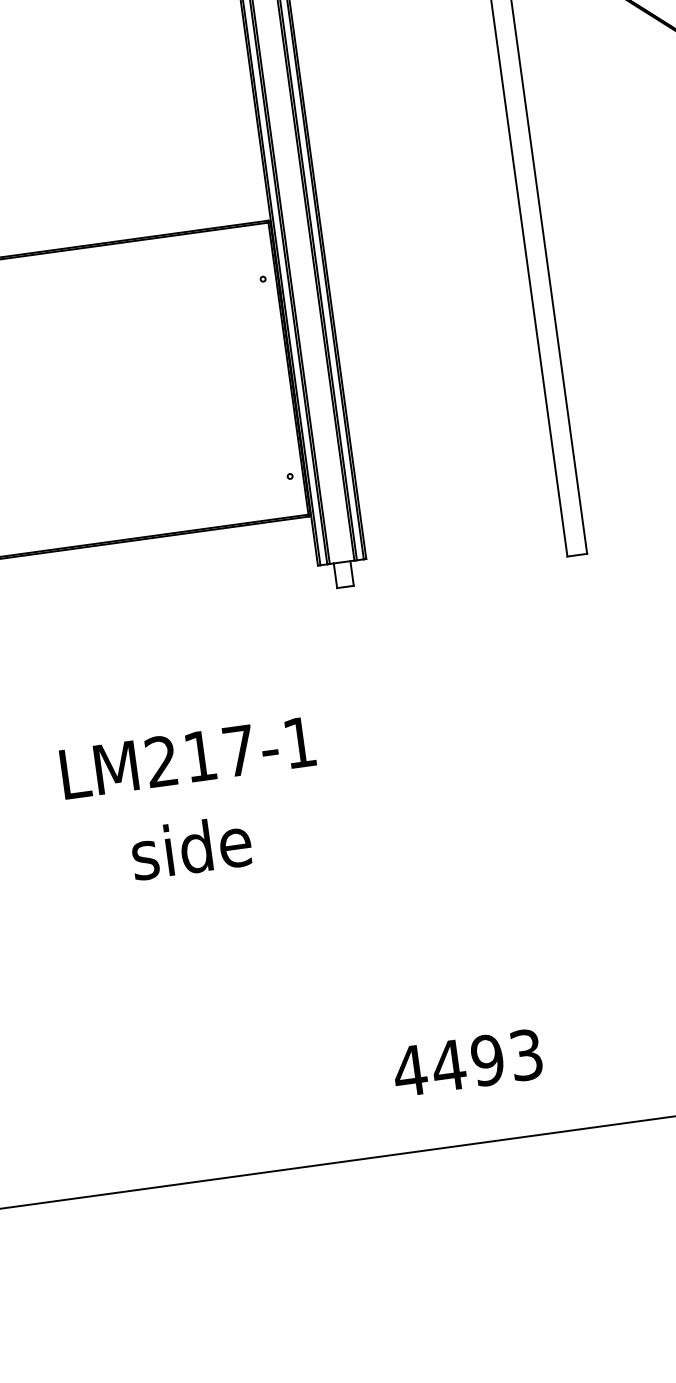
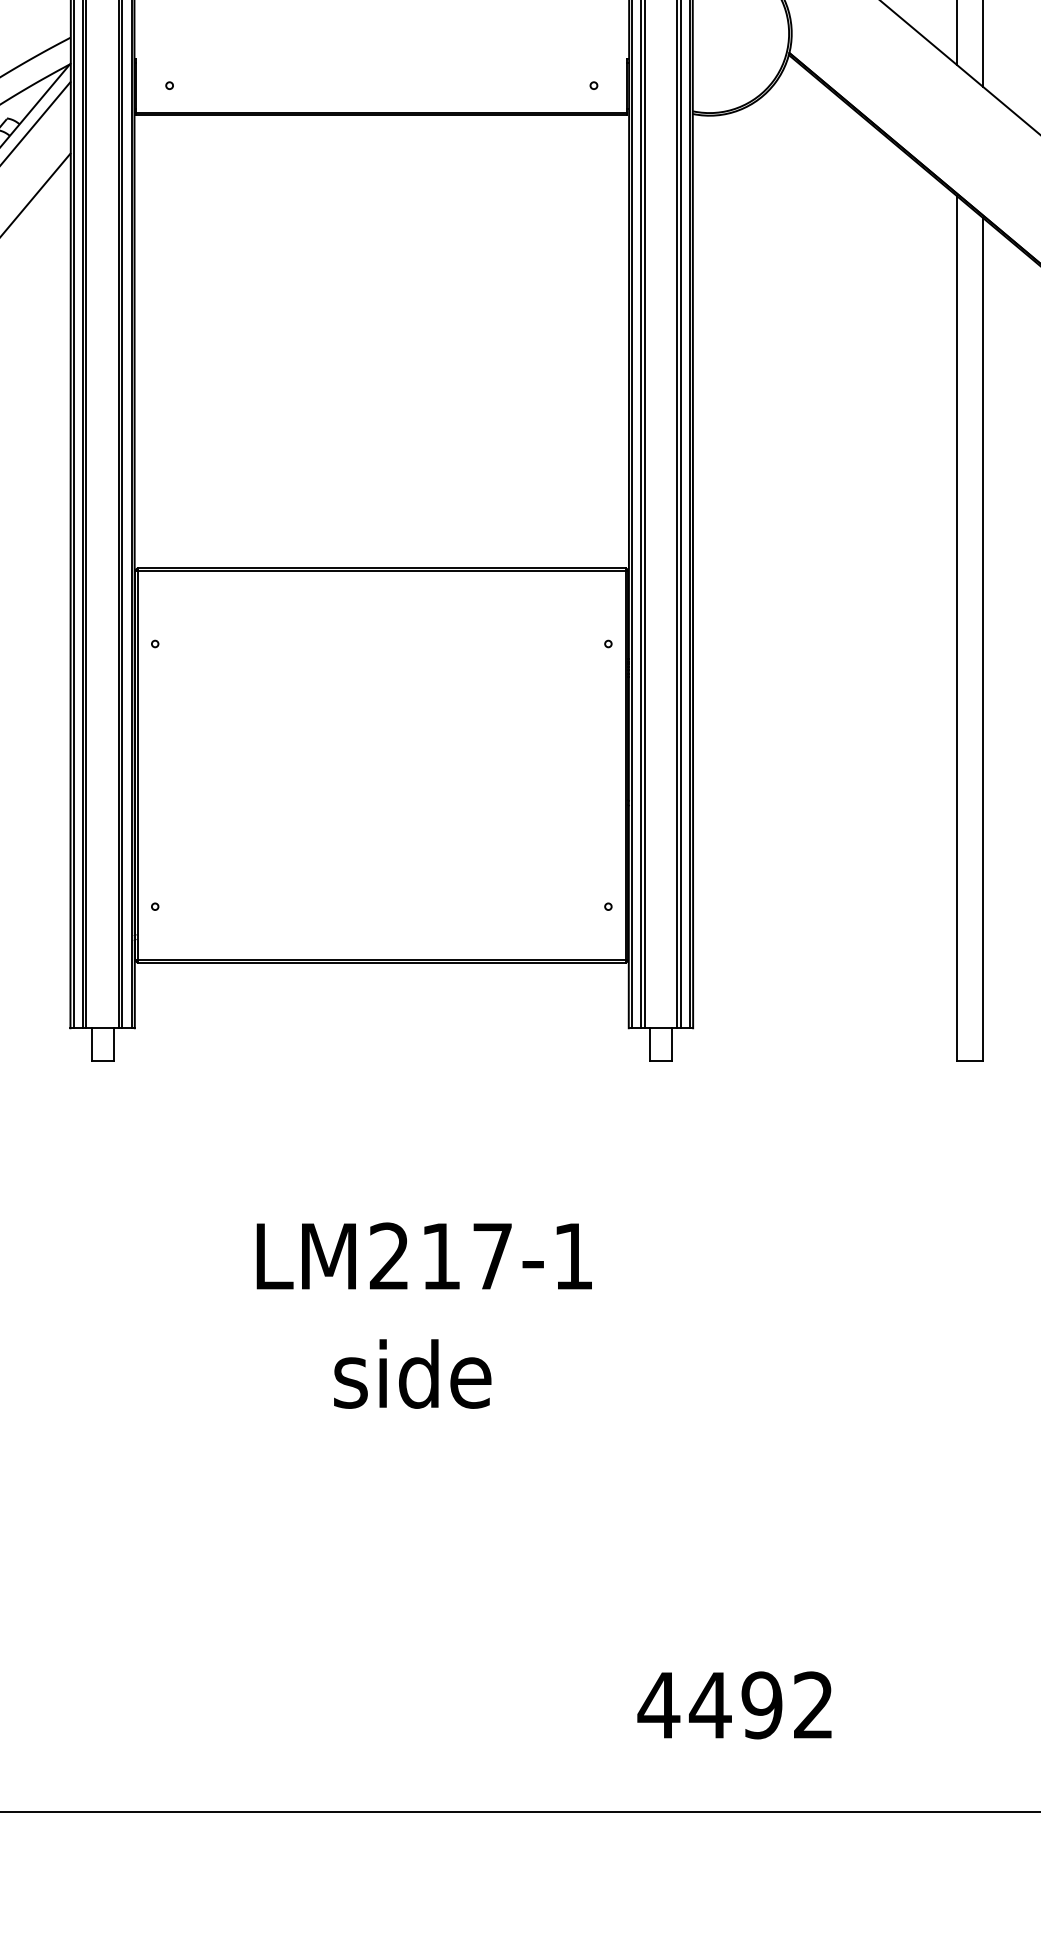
text: (526, 1055) -> (813, 1705), 4493 -> 4492

